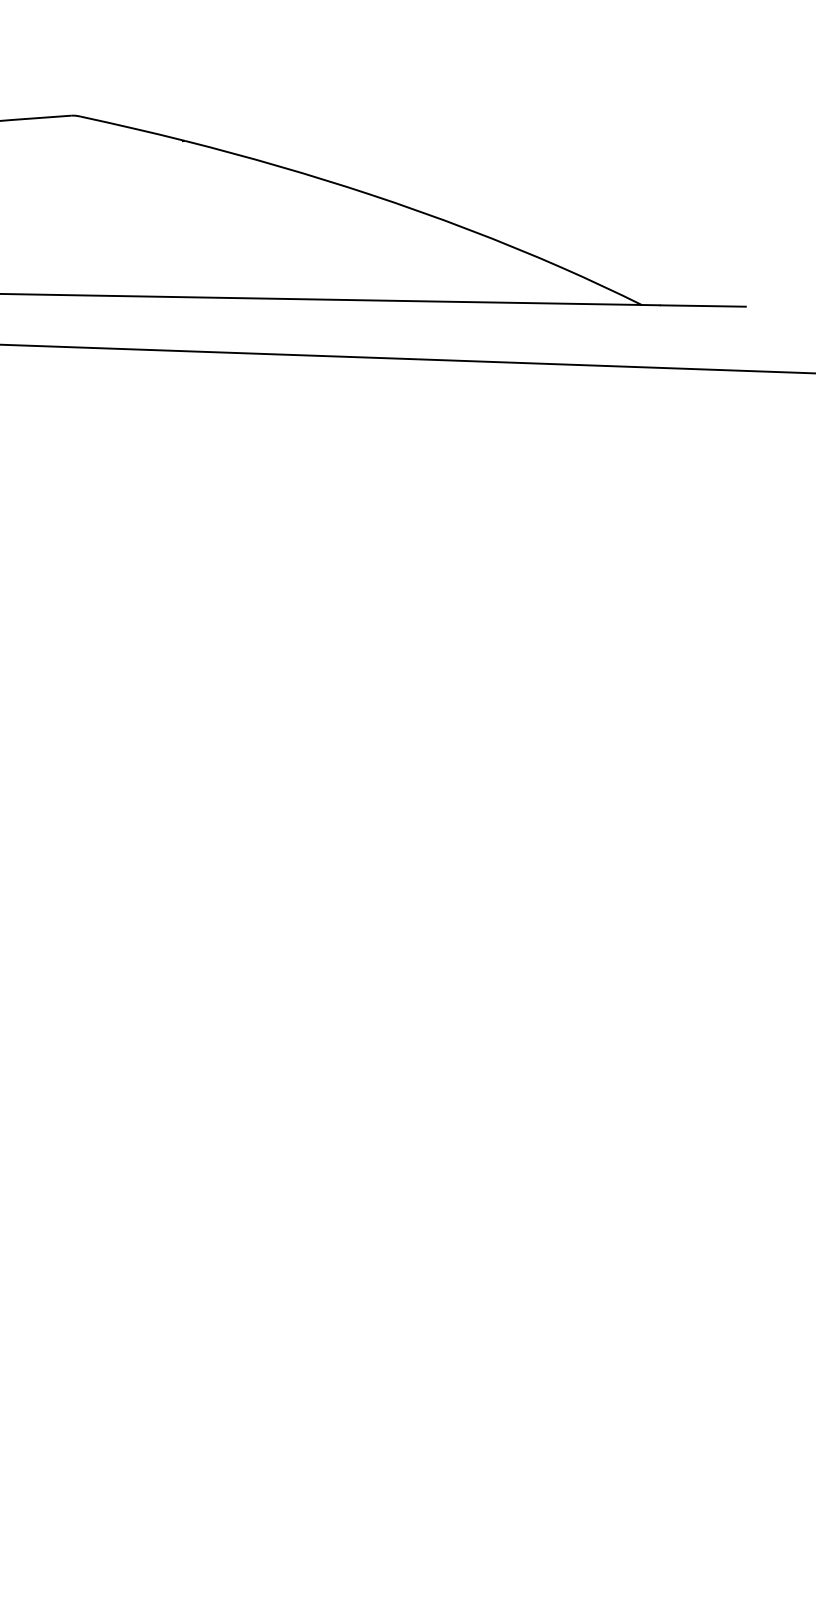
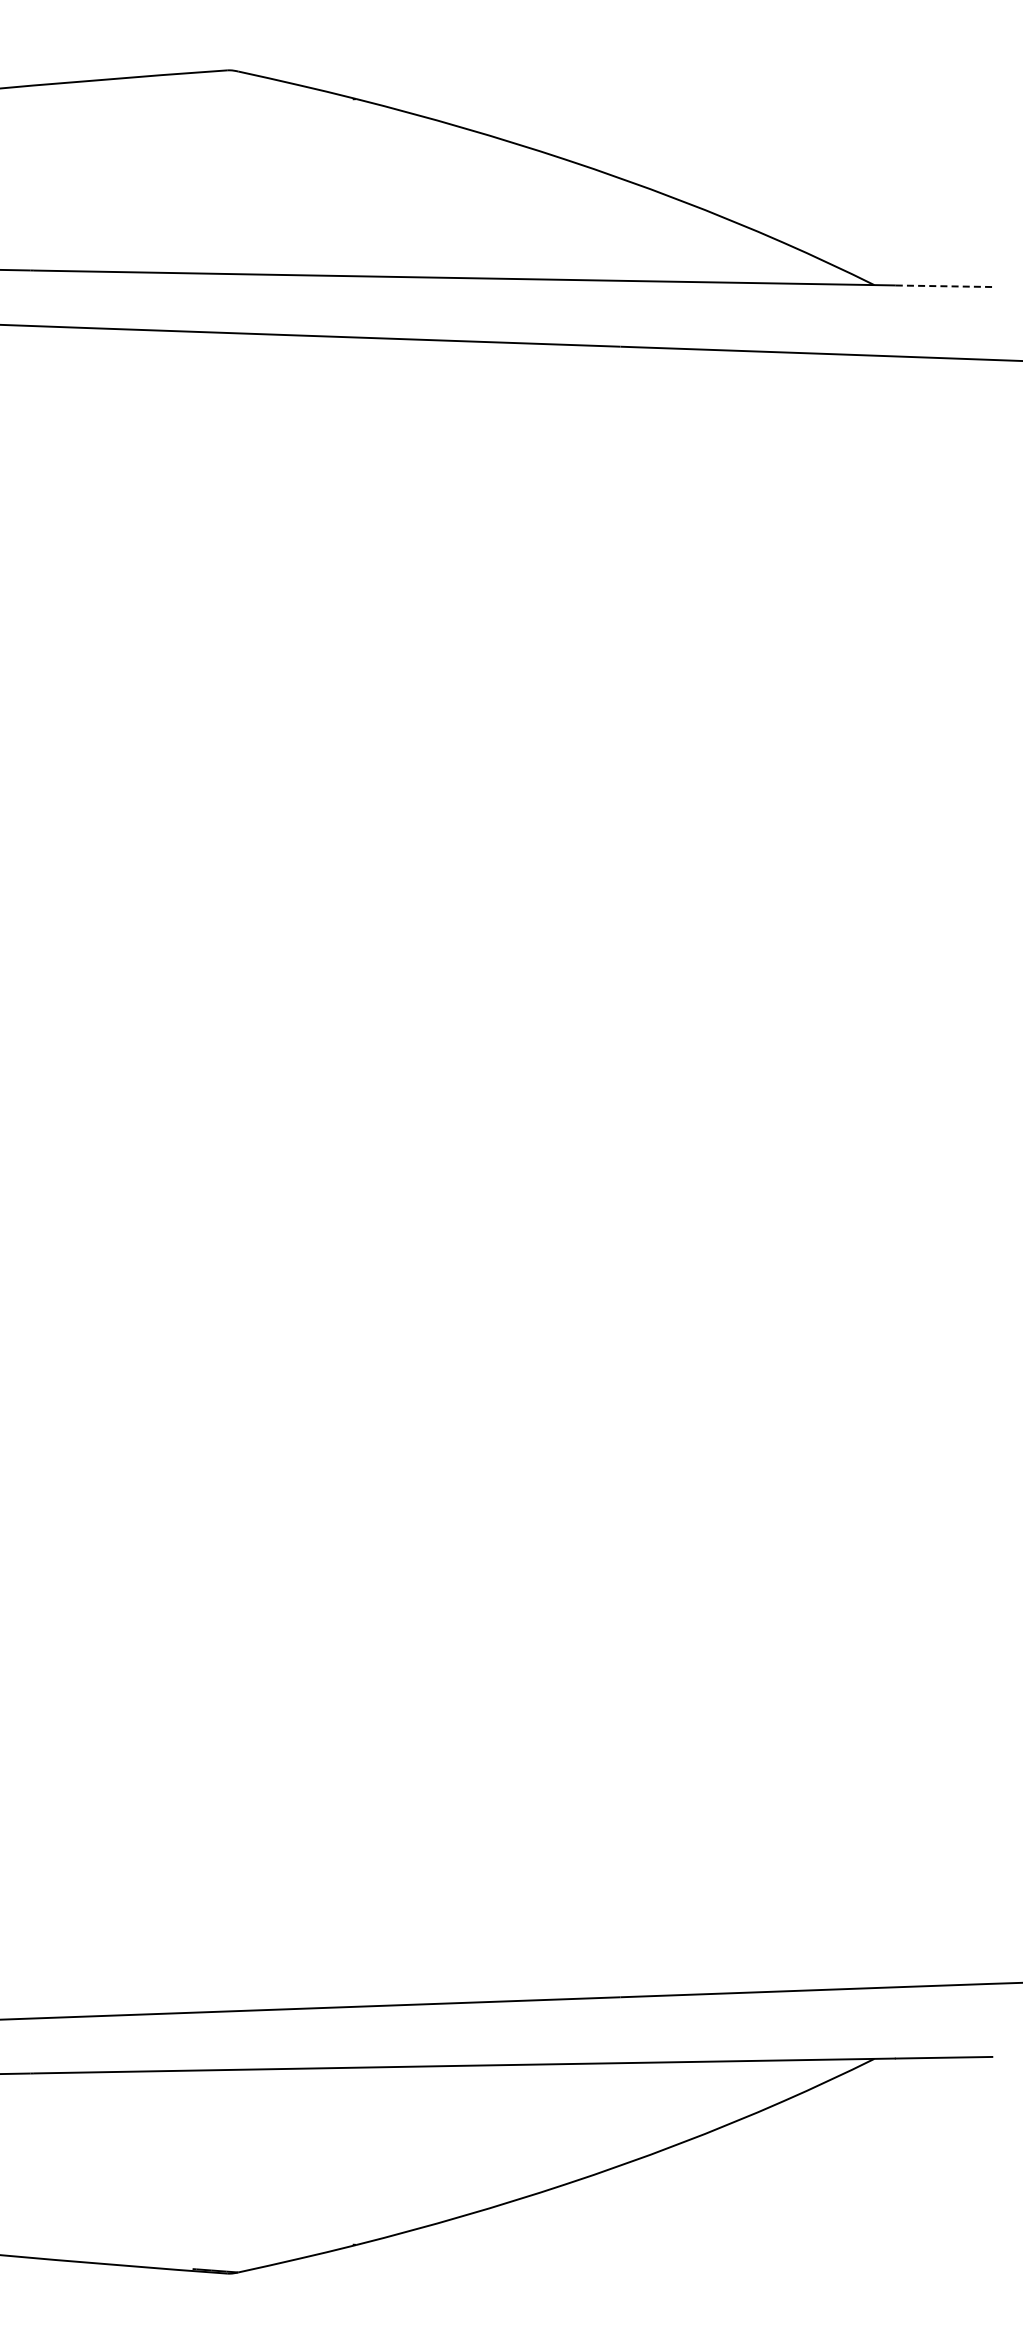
line: (703, 306) -> (944, 286), solid -> dashed

